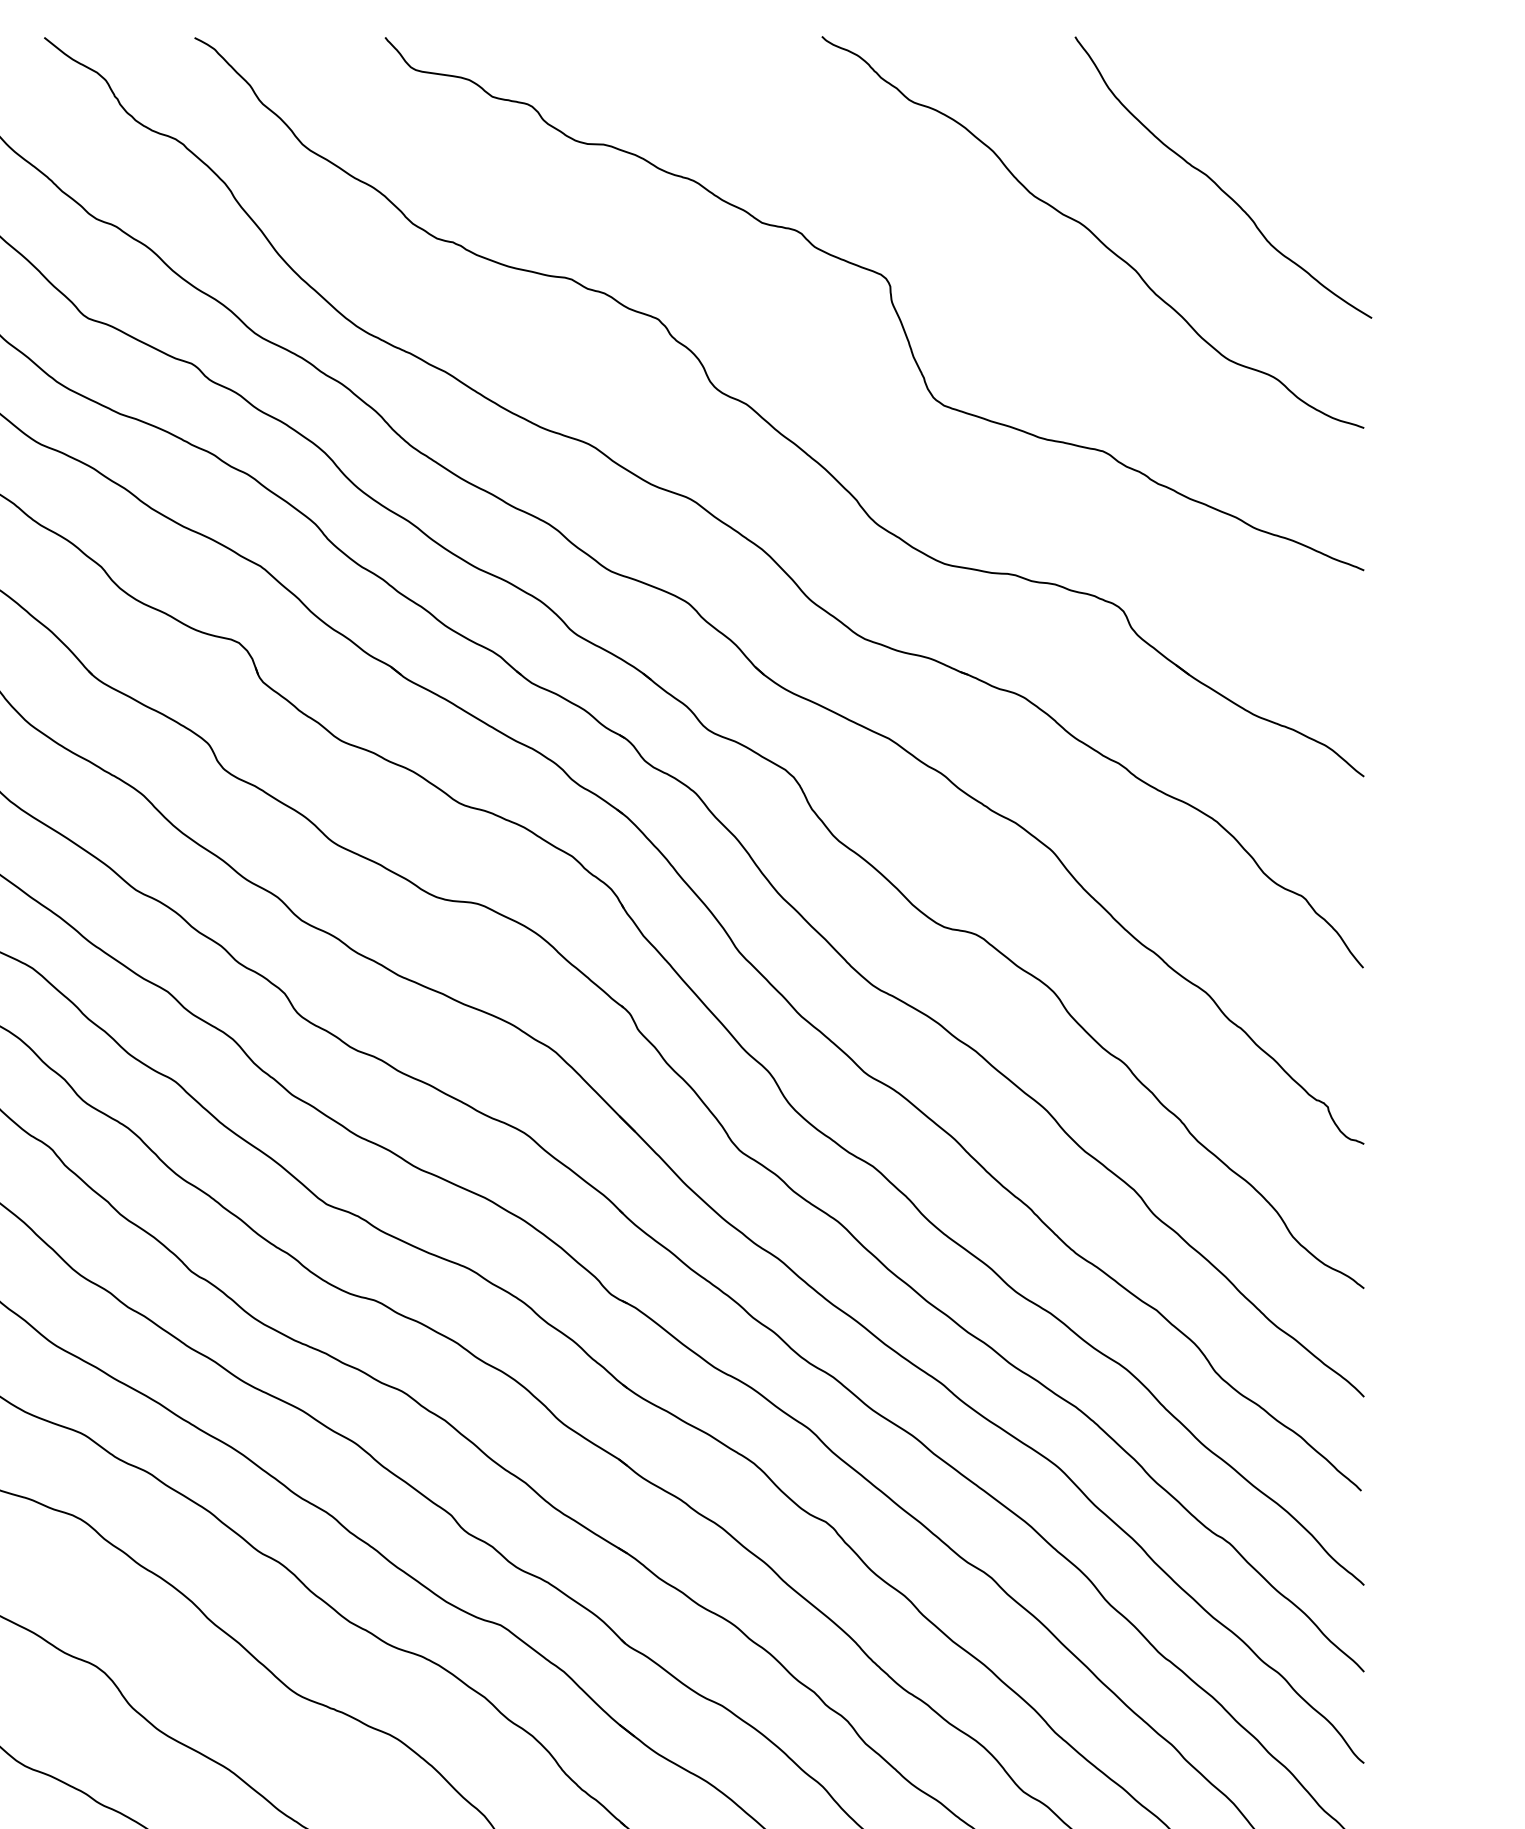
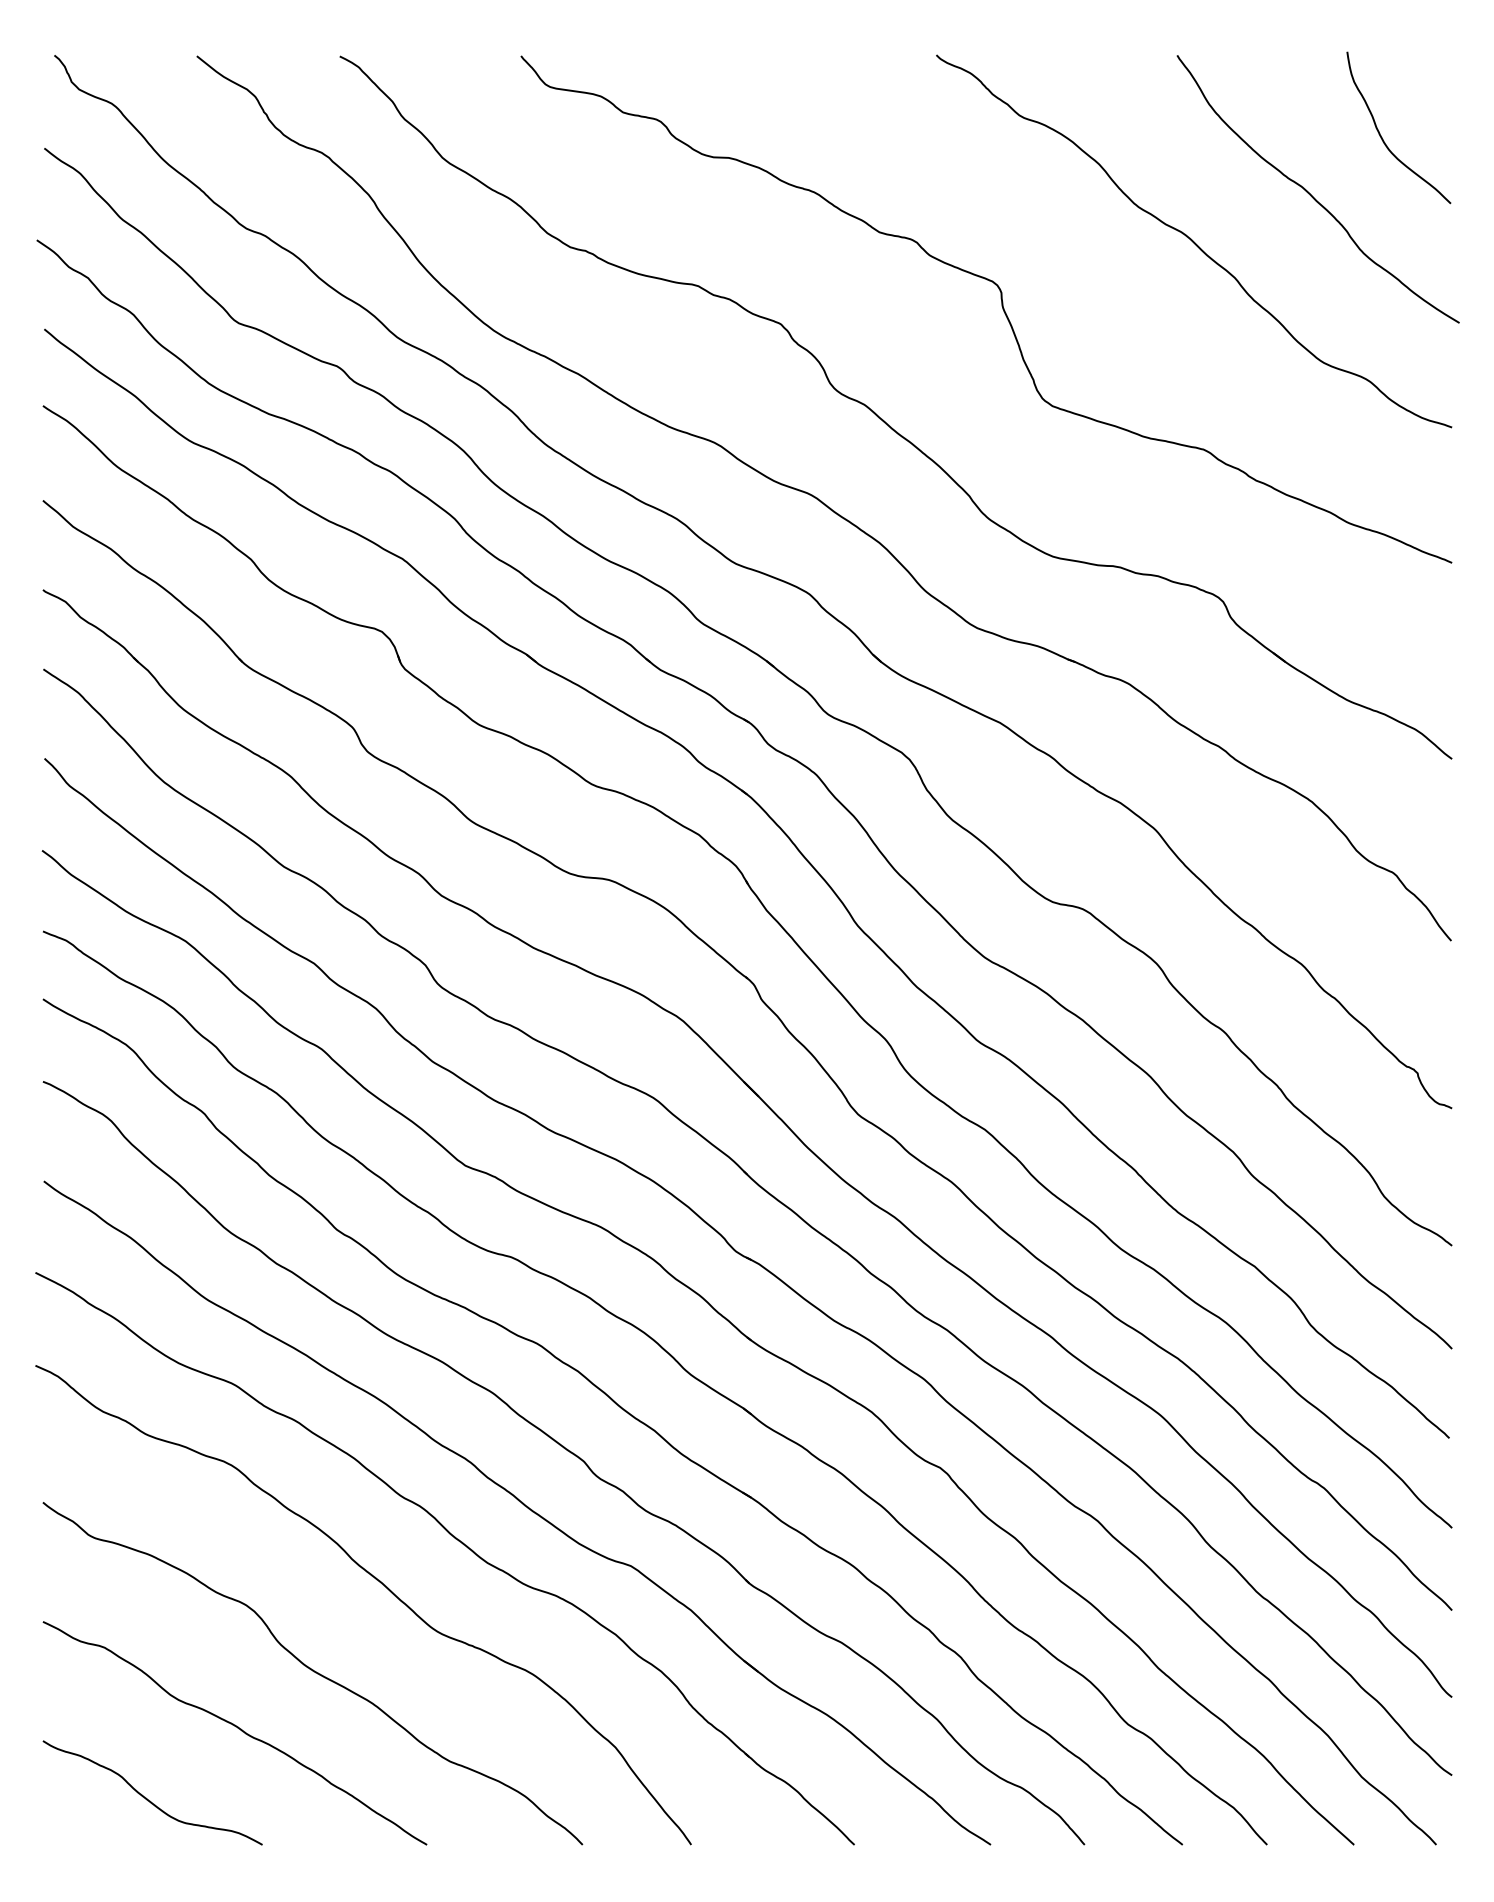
curve: (1289, 121) -> (1381, 135), added

